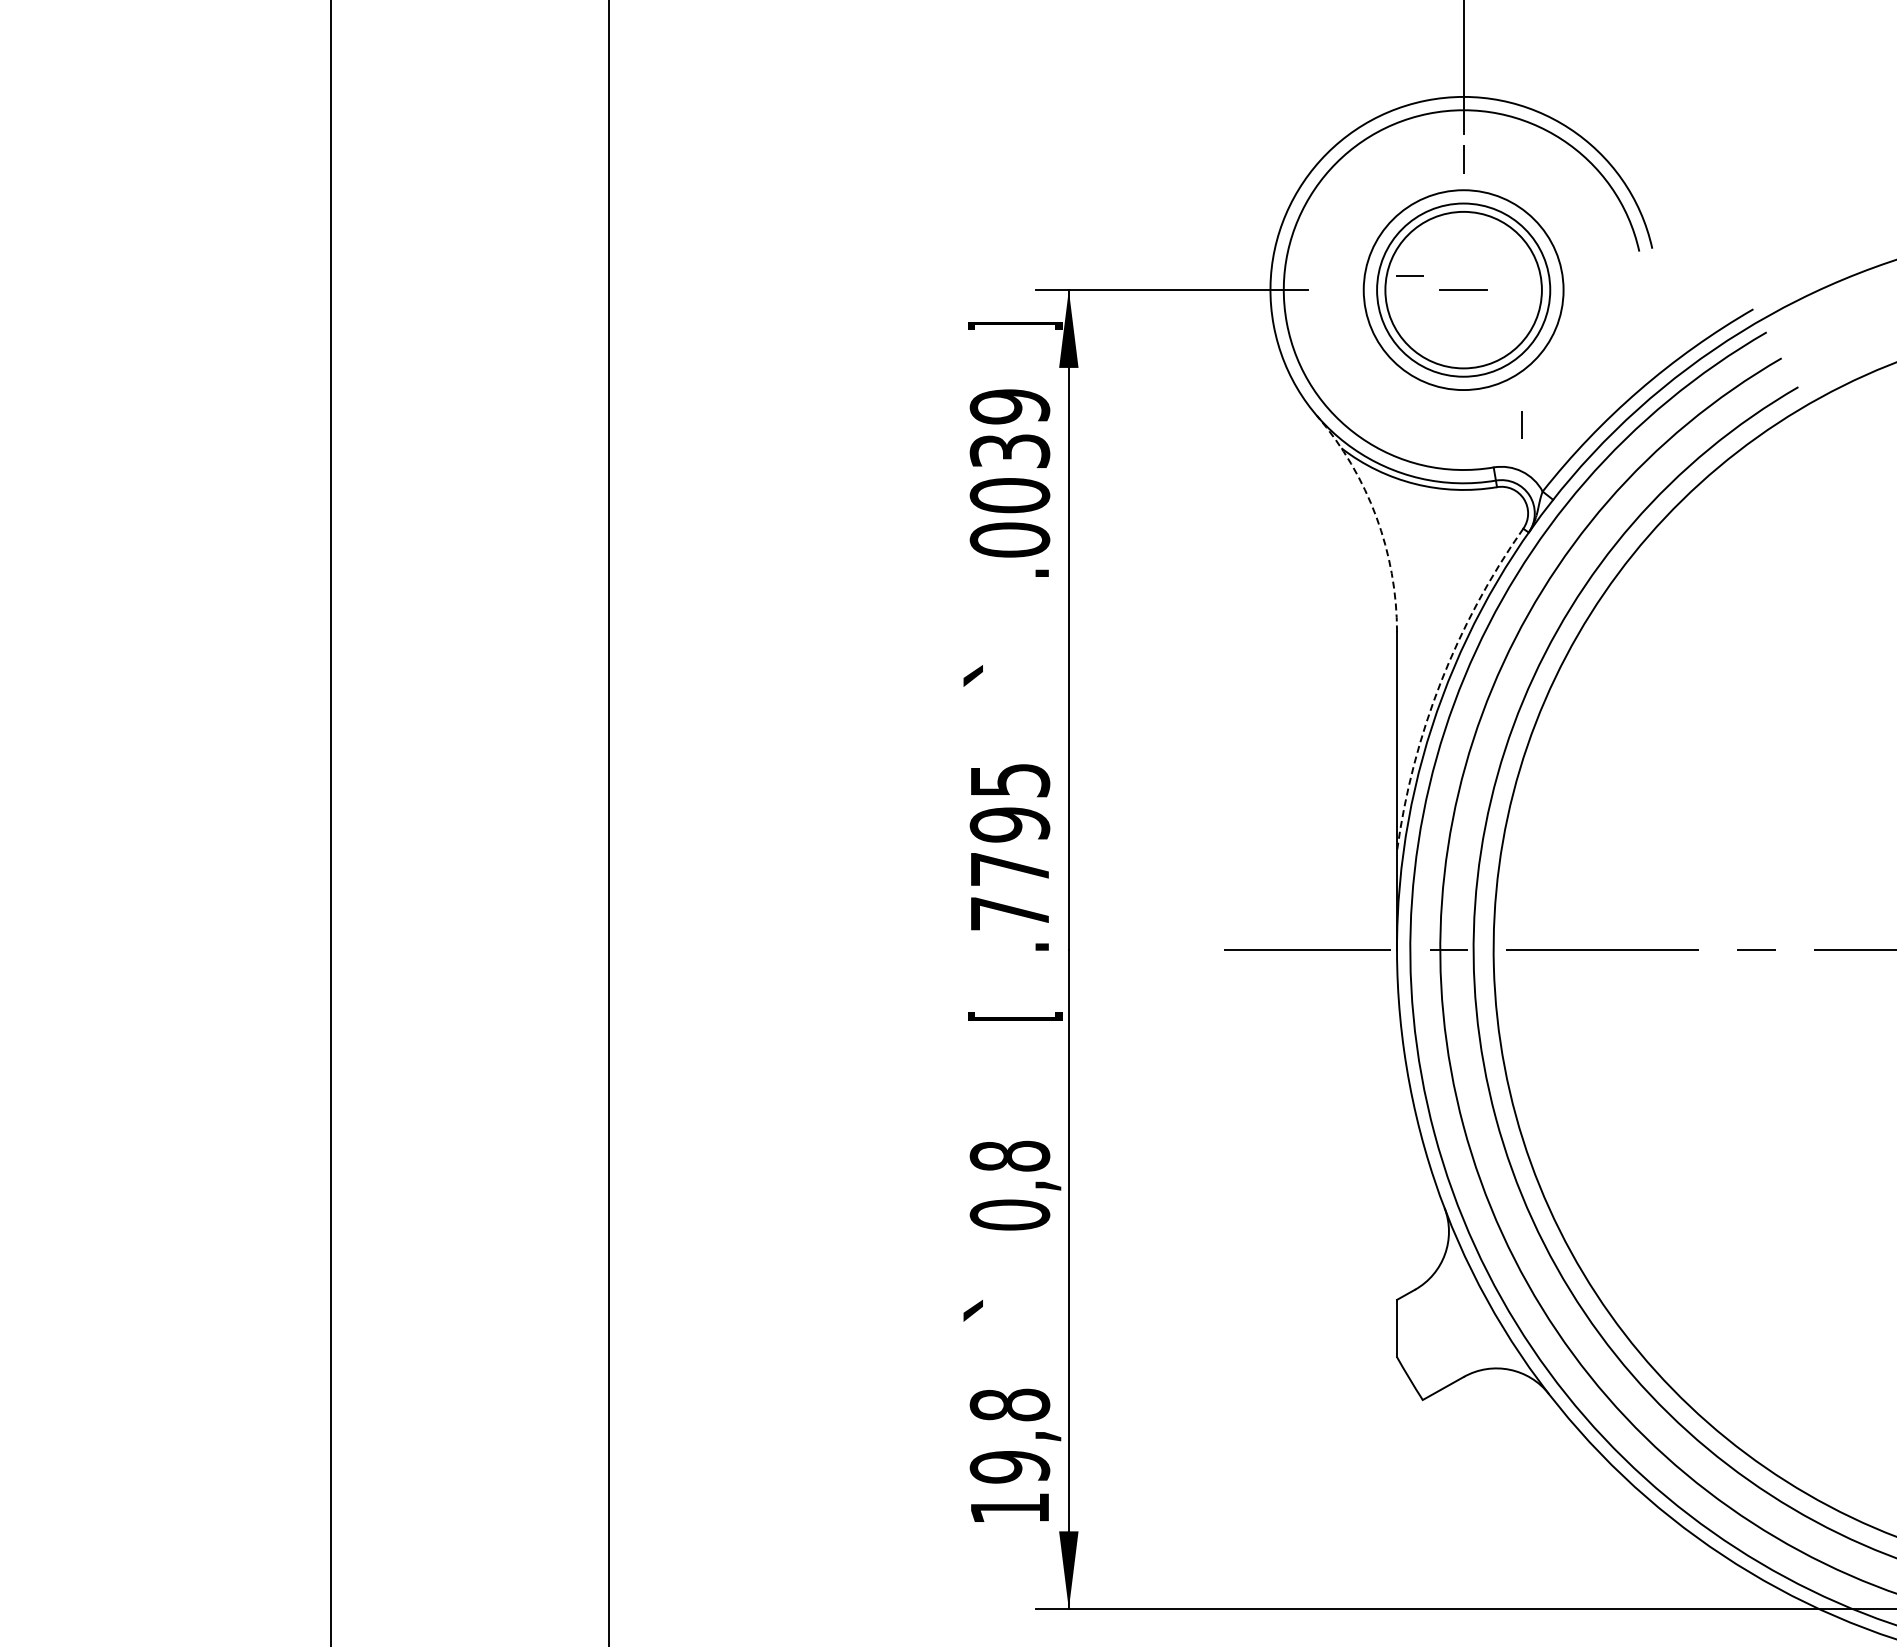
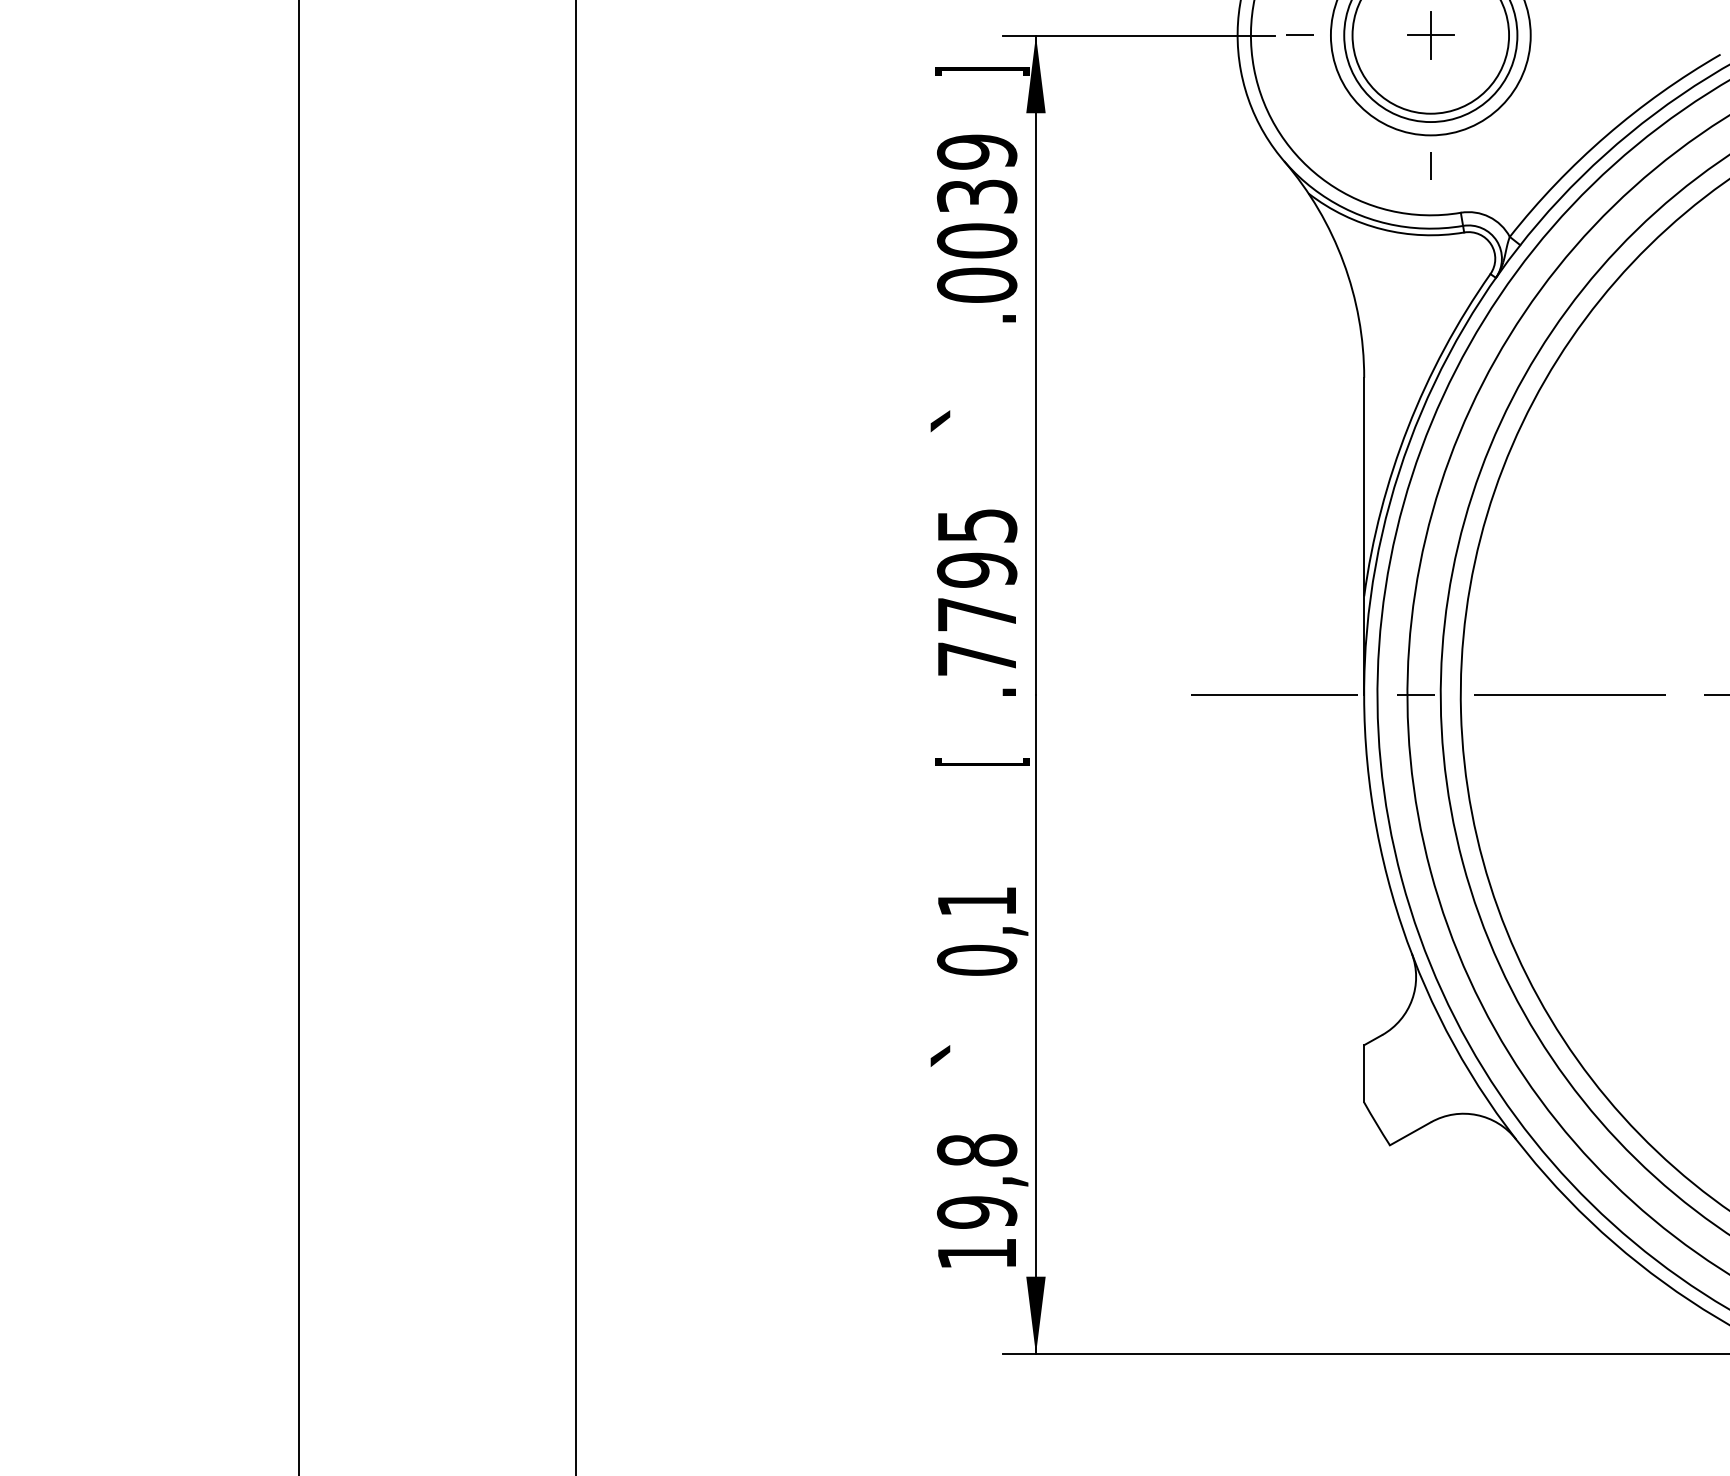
line: (1409, 275) -> (1299, 34), moved
line: (1463, 289) -> (1430, 34), added
line: (1521, 424) -> (1430, 165), moved
arc: (1376, 516) -> (1343, 261), dashed -> solid
arc: (1440, 682) -> (1407, 427), dashed -> solid
text: (1009, 1155) -> (976, 900), 0,8 -> 0,1

